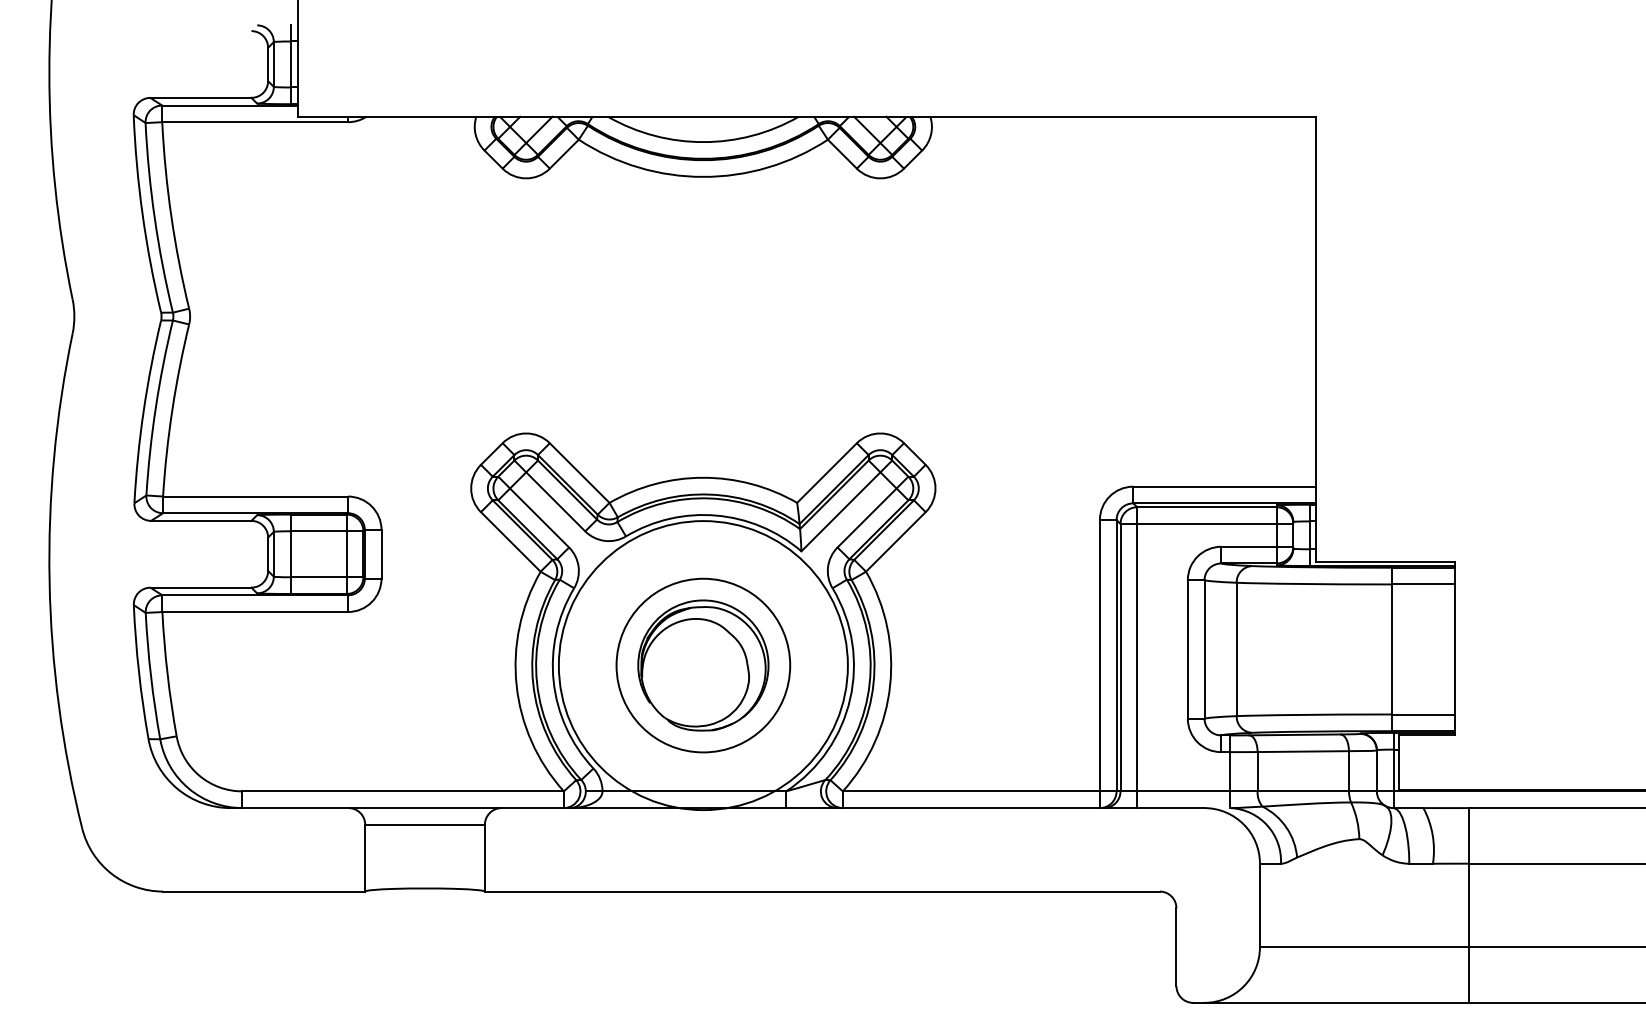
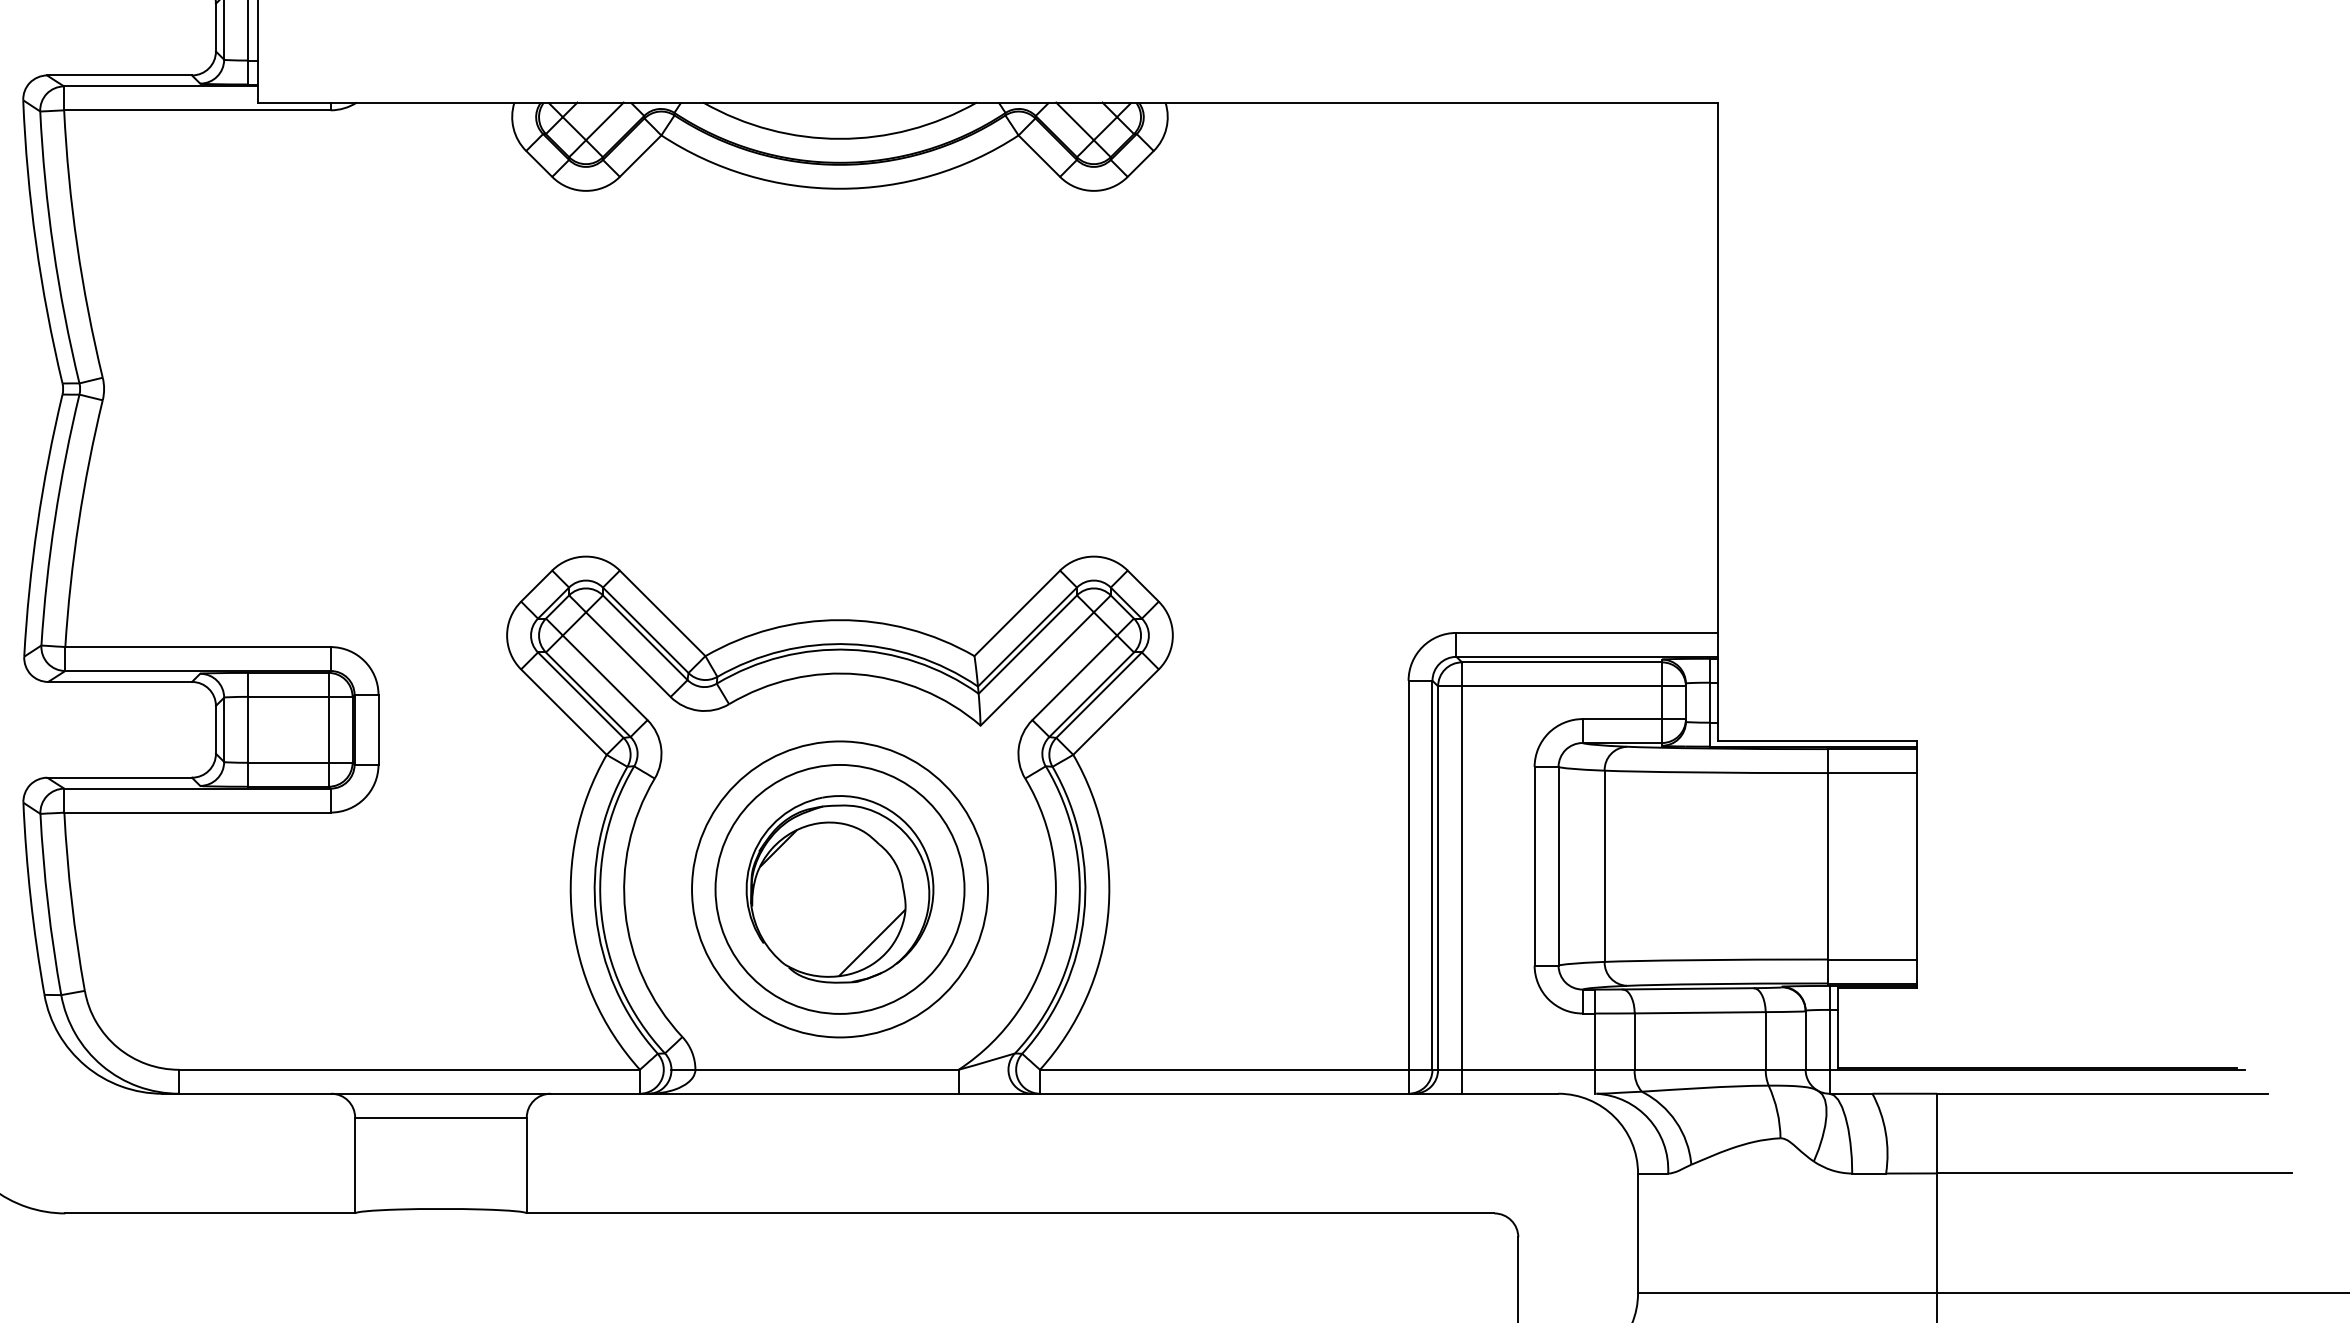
circle: (703, 665) -> (840, 889), size x0.71
hatch: (698, 675) -> (833, 903), added

